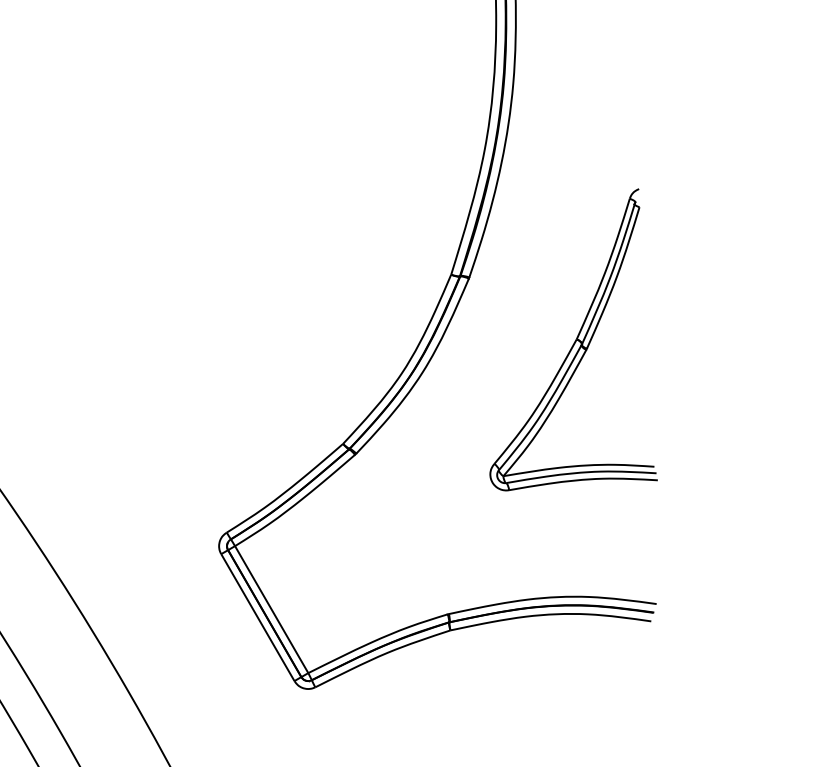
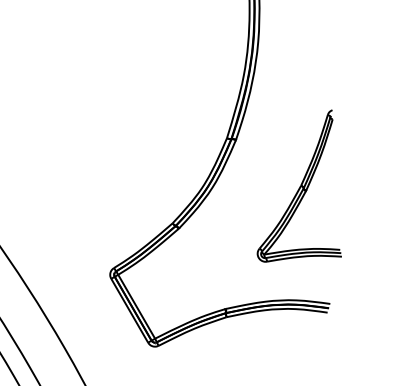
part: (571, 338) -> (298, 185), moved

